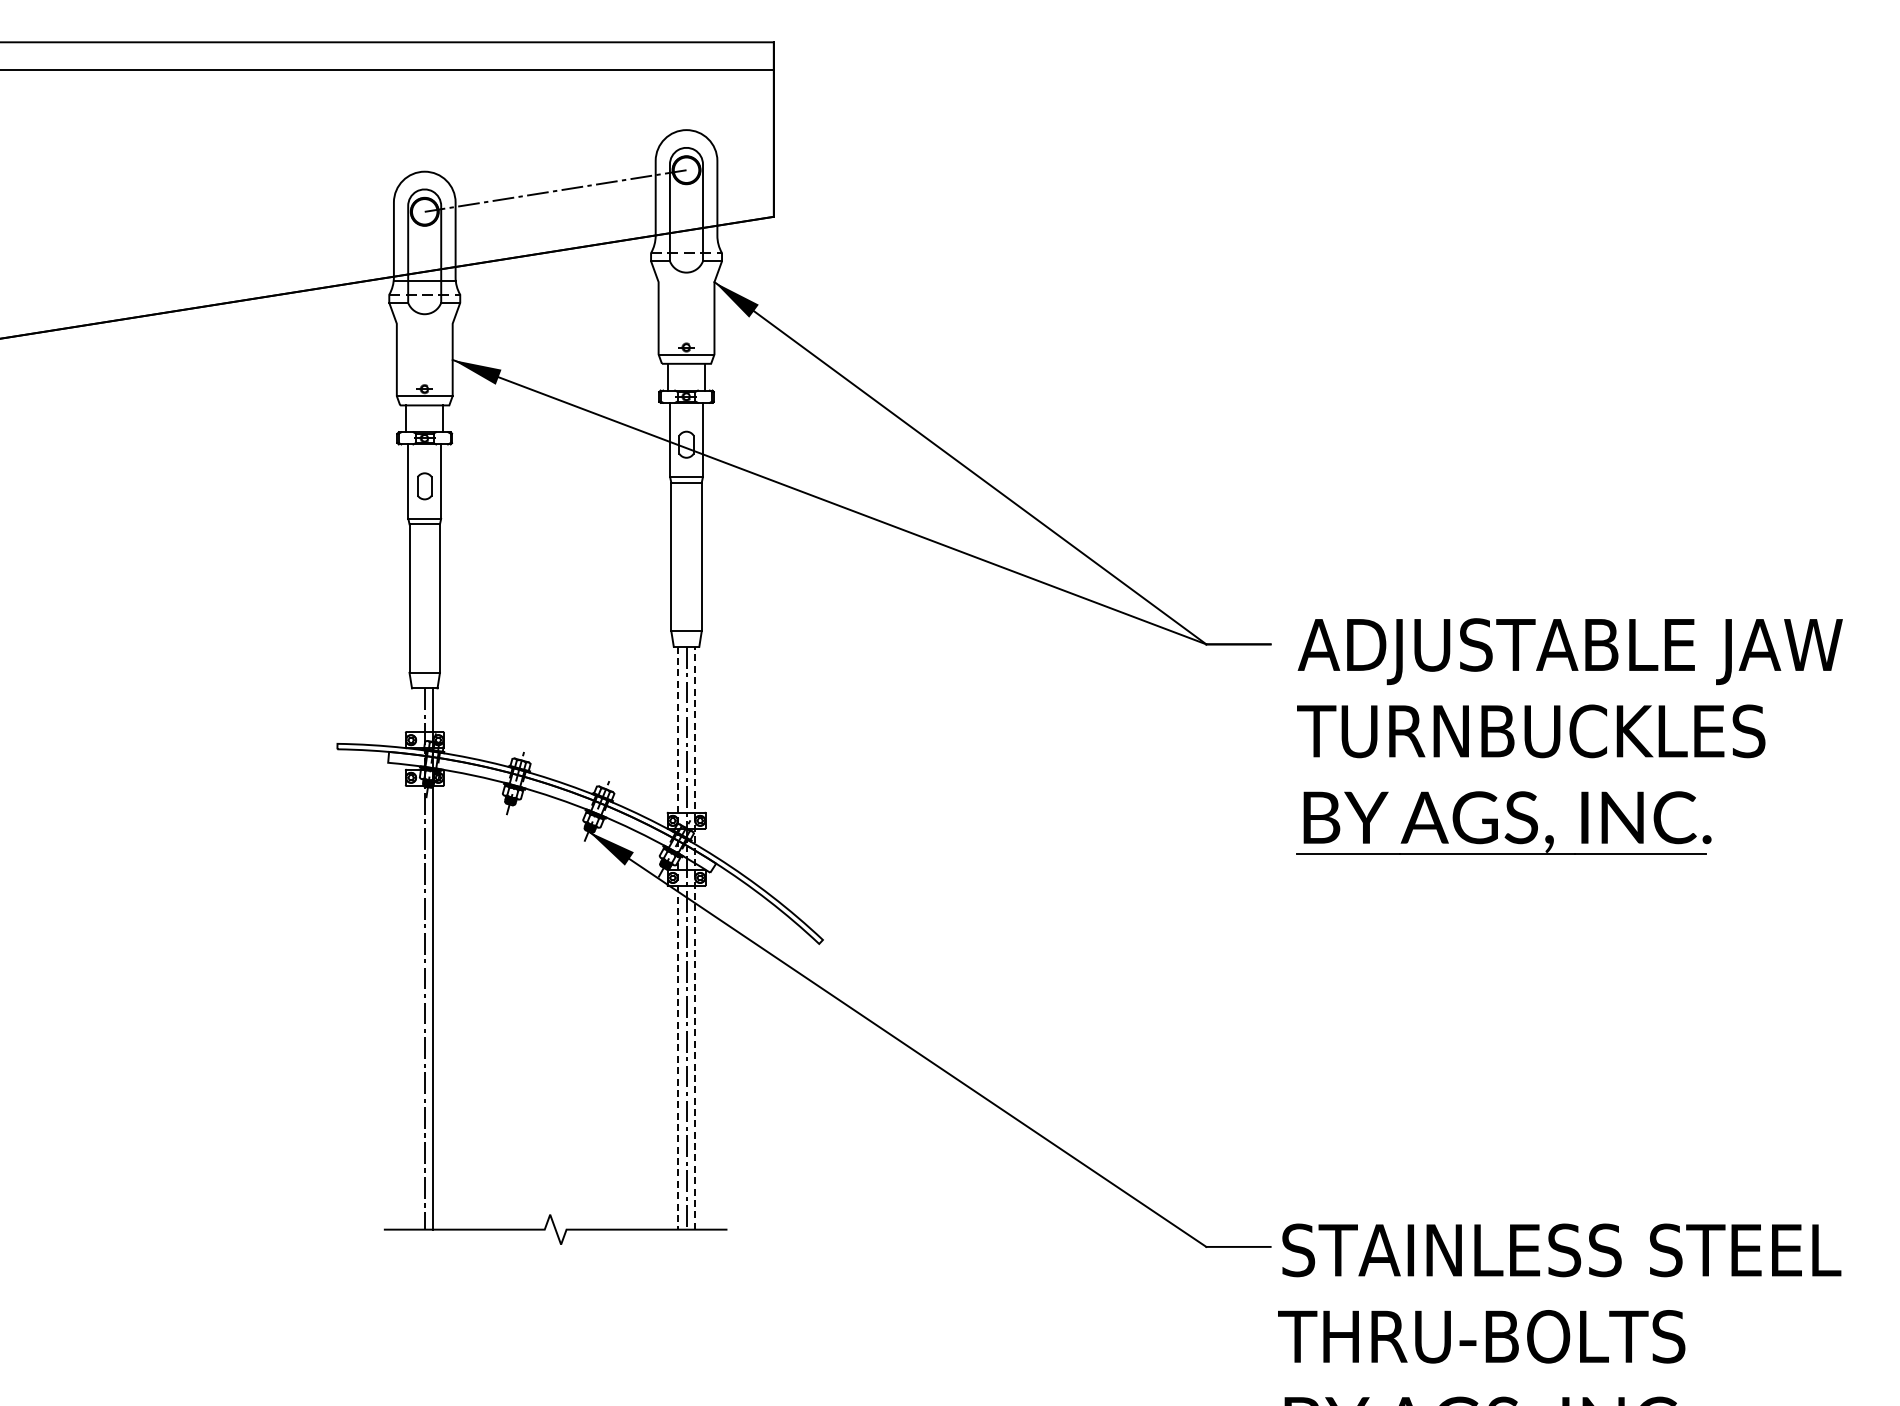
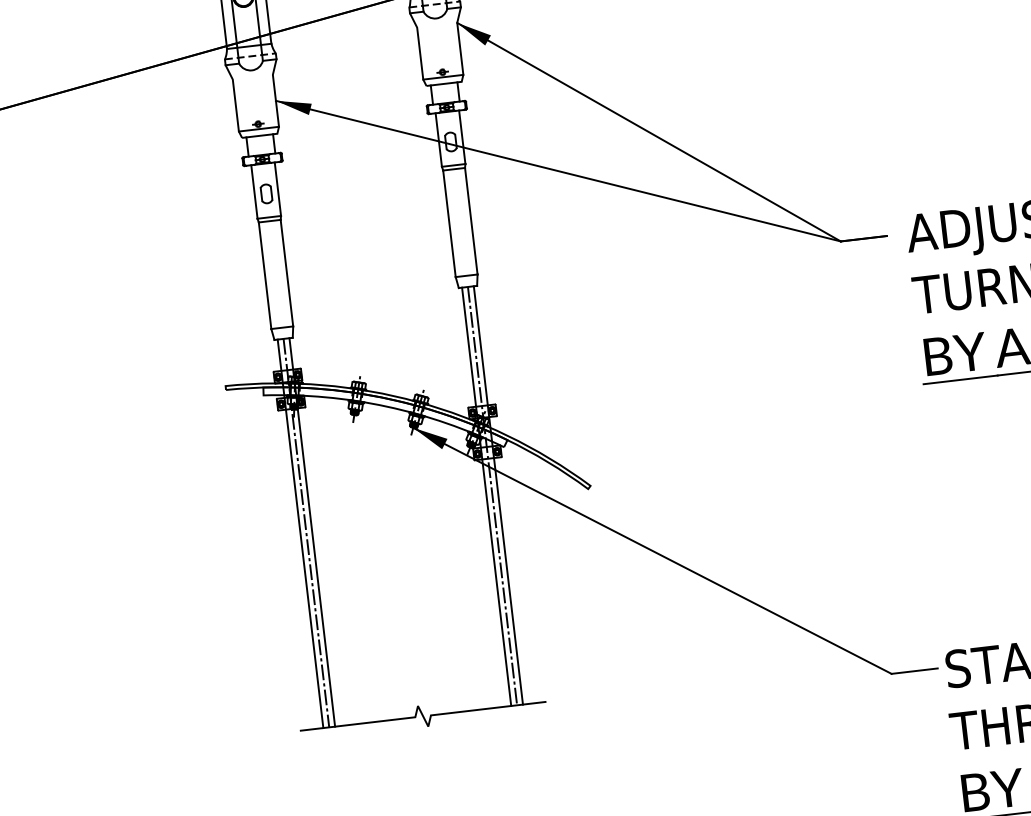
line: (694, 937) -> (498, 494), dashed -> solid
line: (678, 938) -> (486, 497), dashed -> solid
line: (416, 958) -> (300, 533), added

